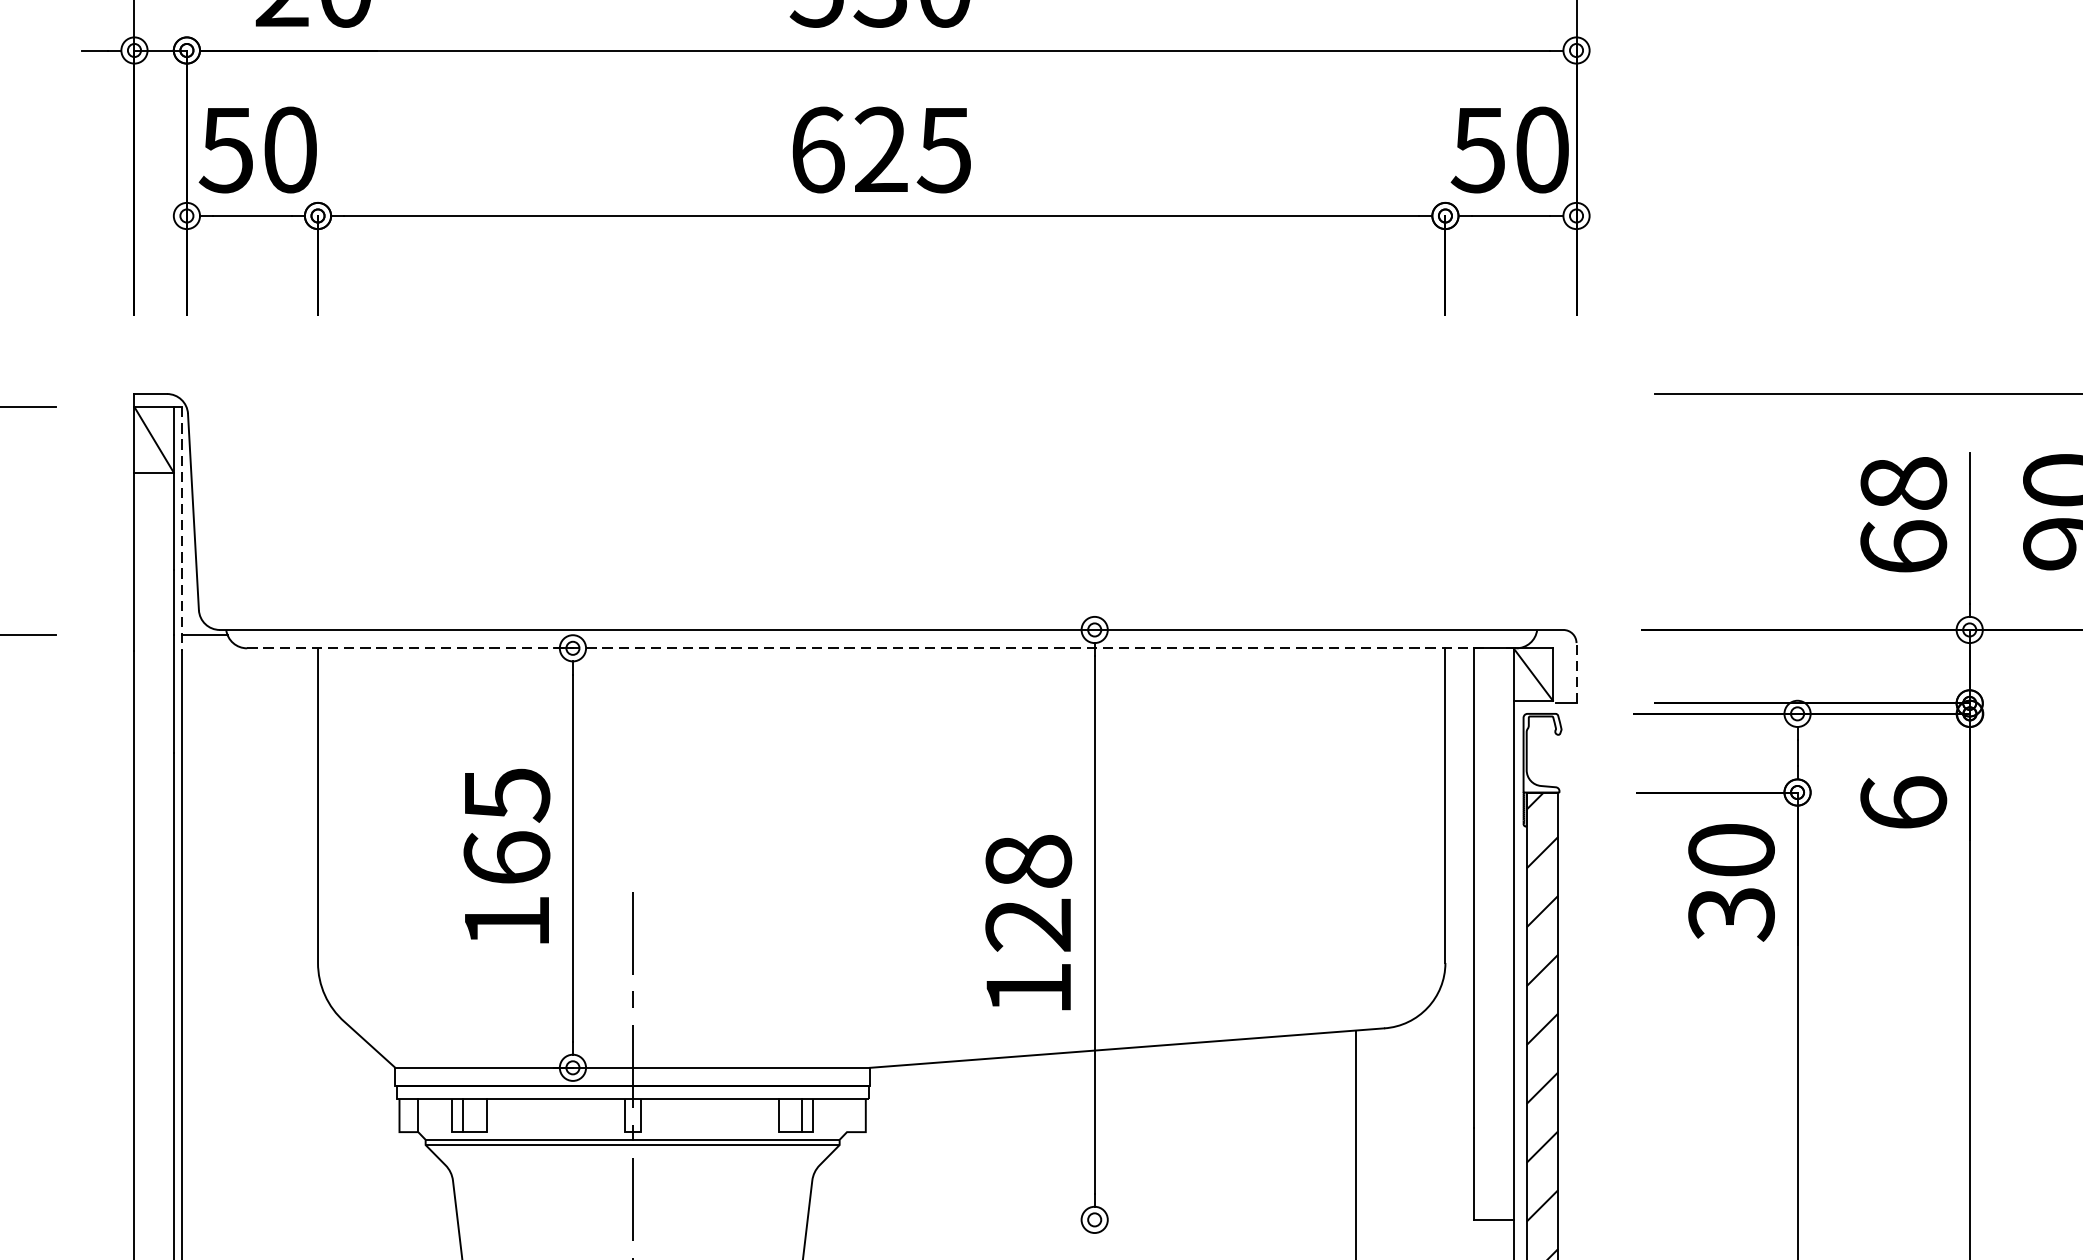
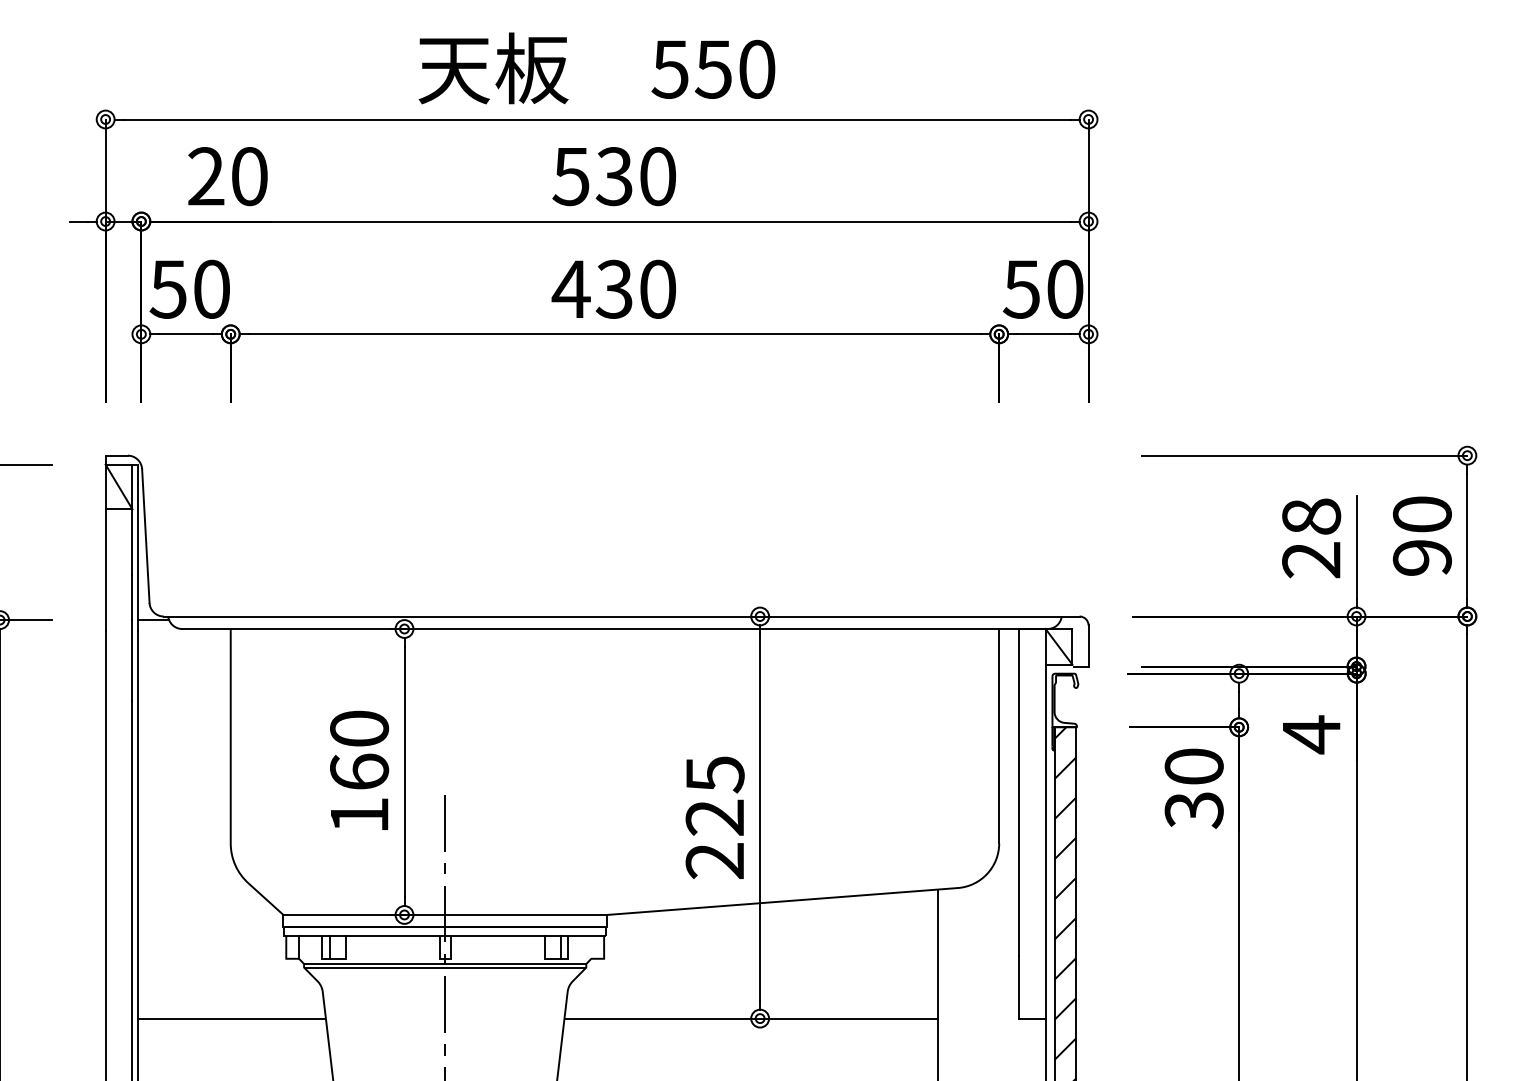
text: (879, 148) -> (613, 288), 625 -> 430
line: (181, 530) -> (137, 548), dashed -> solid
text: (1903, 546) -> (1311, 559), 68 -> 28
line: (881, 649) -> (614, 629), dashed -> solid
line: (1576, 673) -> (1088, 646), dashed -> solid
text: (506, 794) -> (359, 728), 165 -> 160
text: (1903, 803) -> (1311, 734), 6 -> 4
text: (1027, 924) -> (714, 817), 128 -> 225
line: (319, 1219) -> (231, 1018), added
line: (1082, 1219) -> (751, 1018), added

